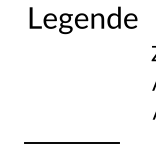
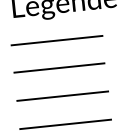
line: (71, 56) -> (56, 40), added
line: (70, 84) -> (58, 67), added
line: (71, 114) -> (62, 96), added

